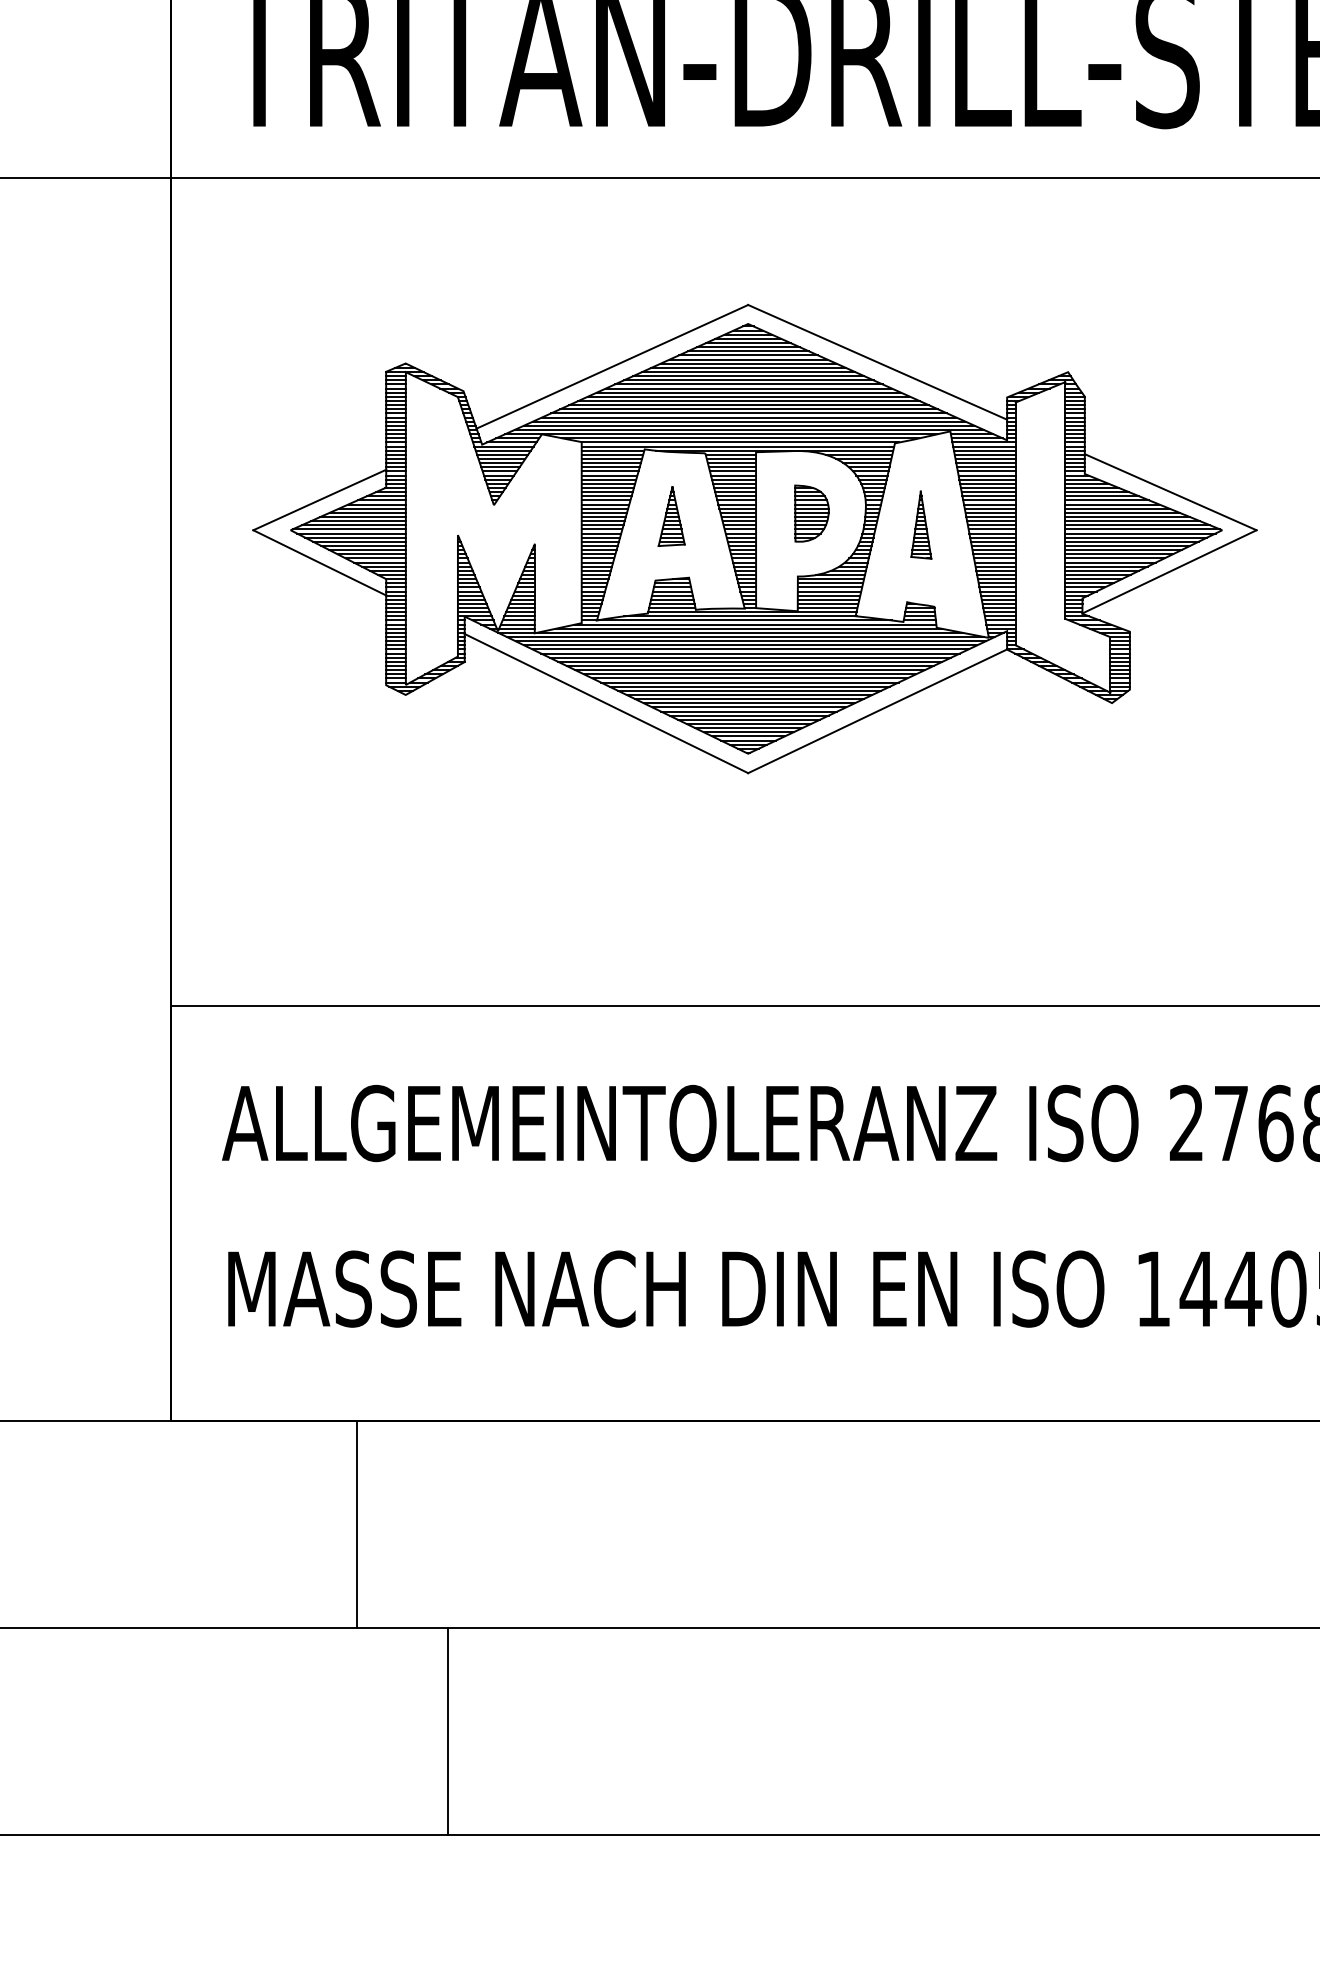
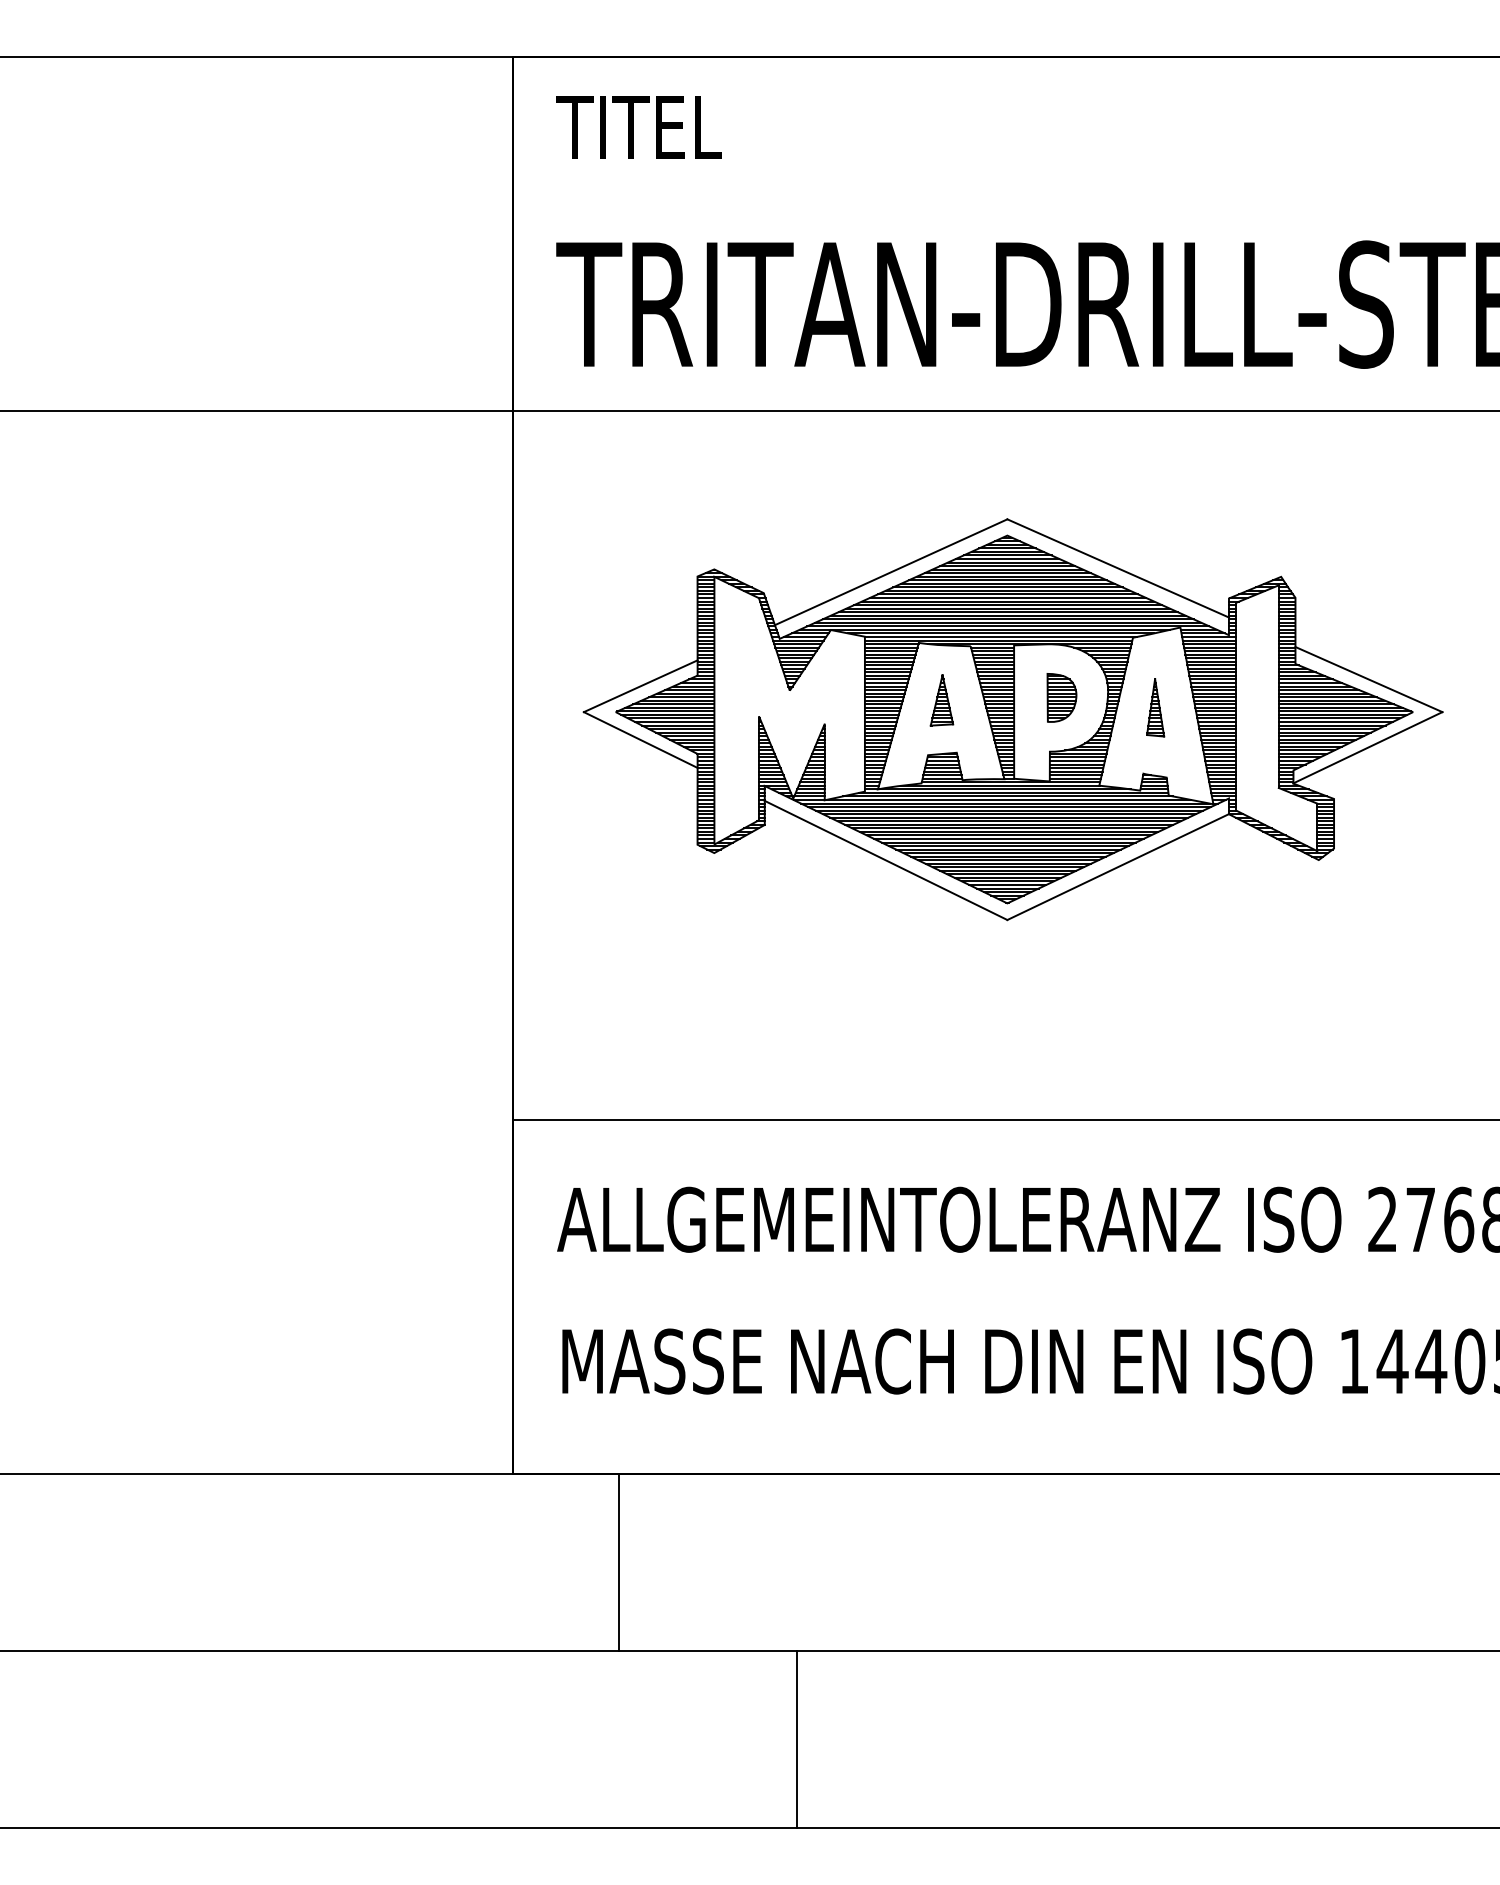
line: (356, 1523) -> (619, 1562), moved
line: (448, 1730) -> (796, 1739), moved

